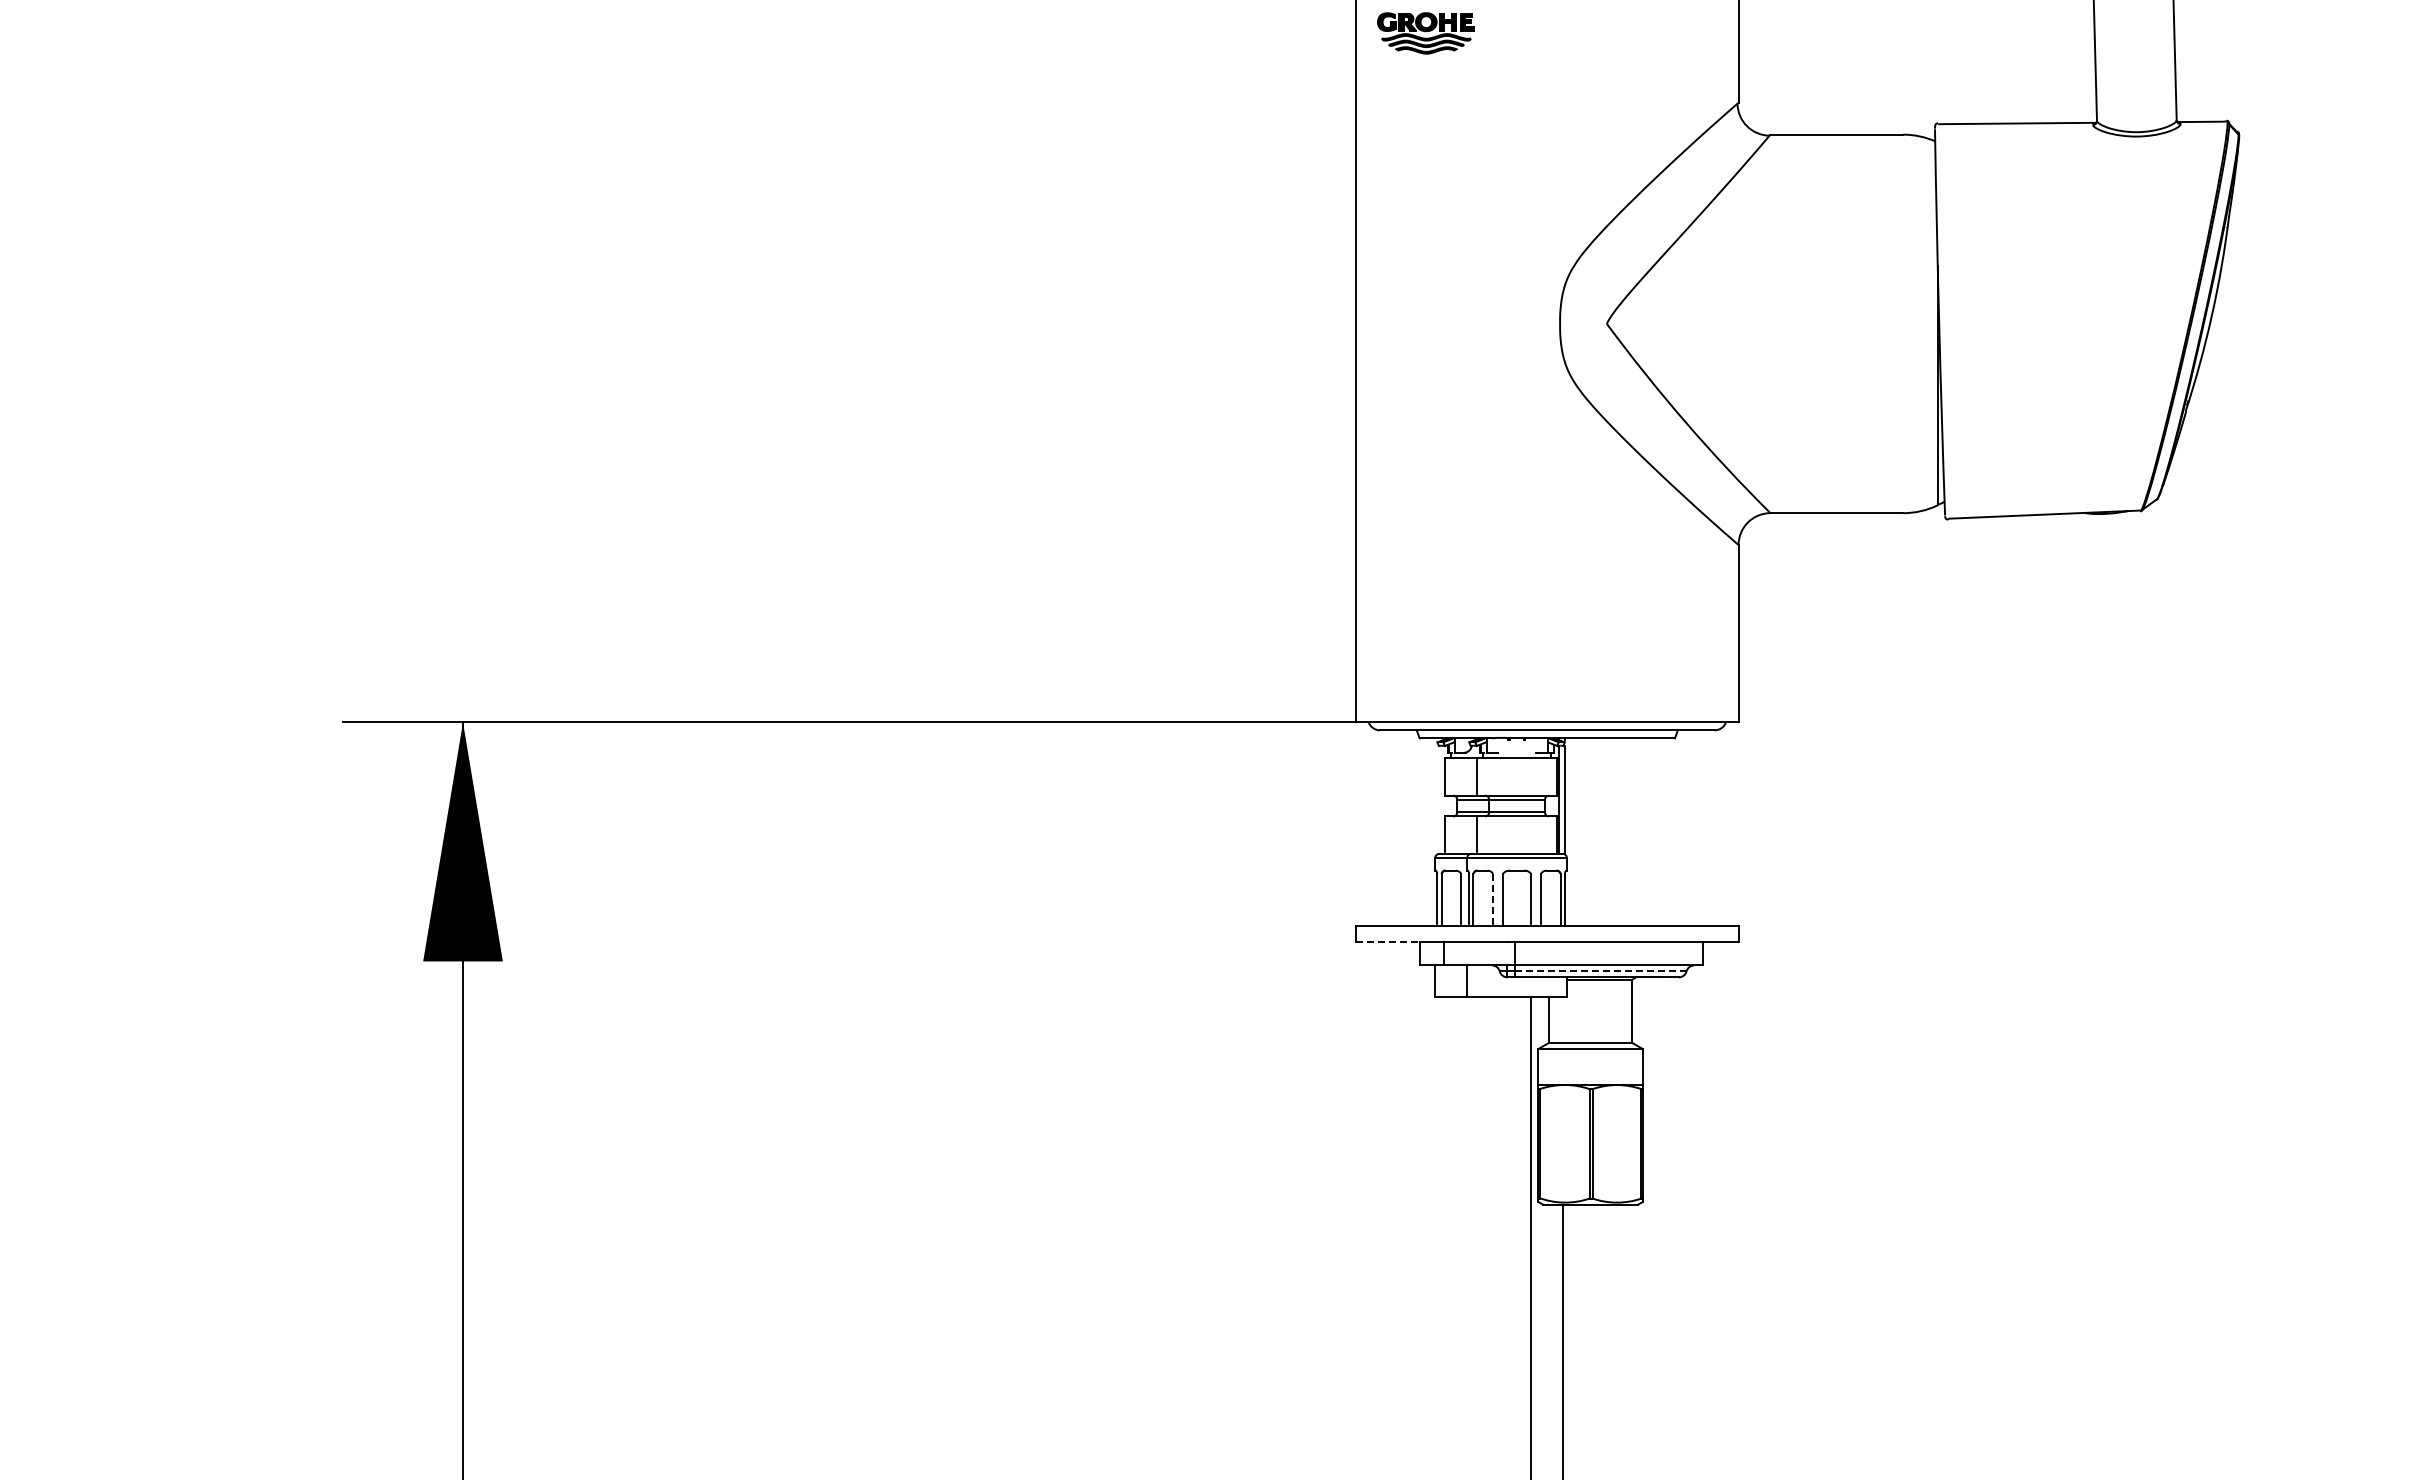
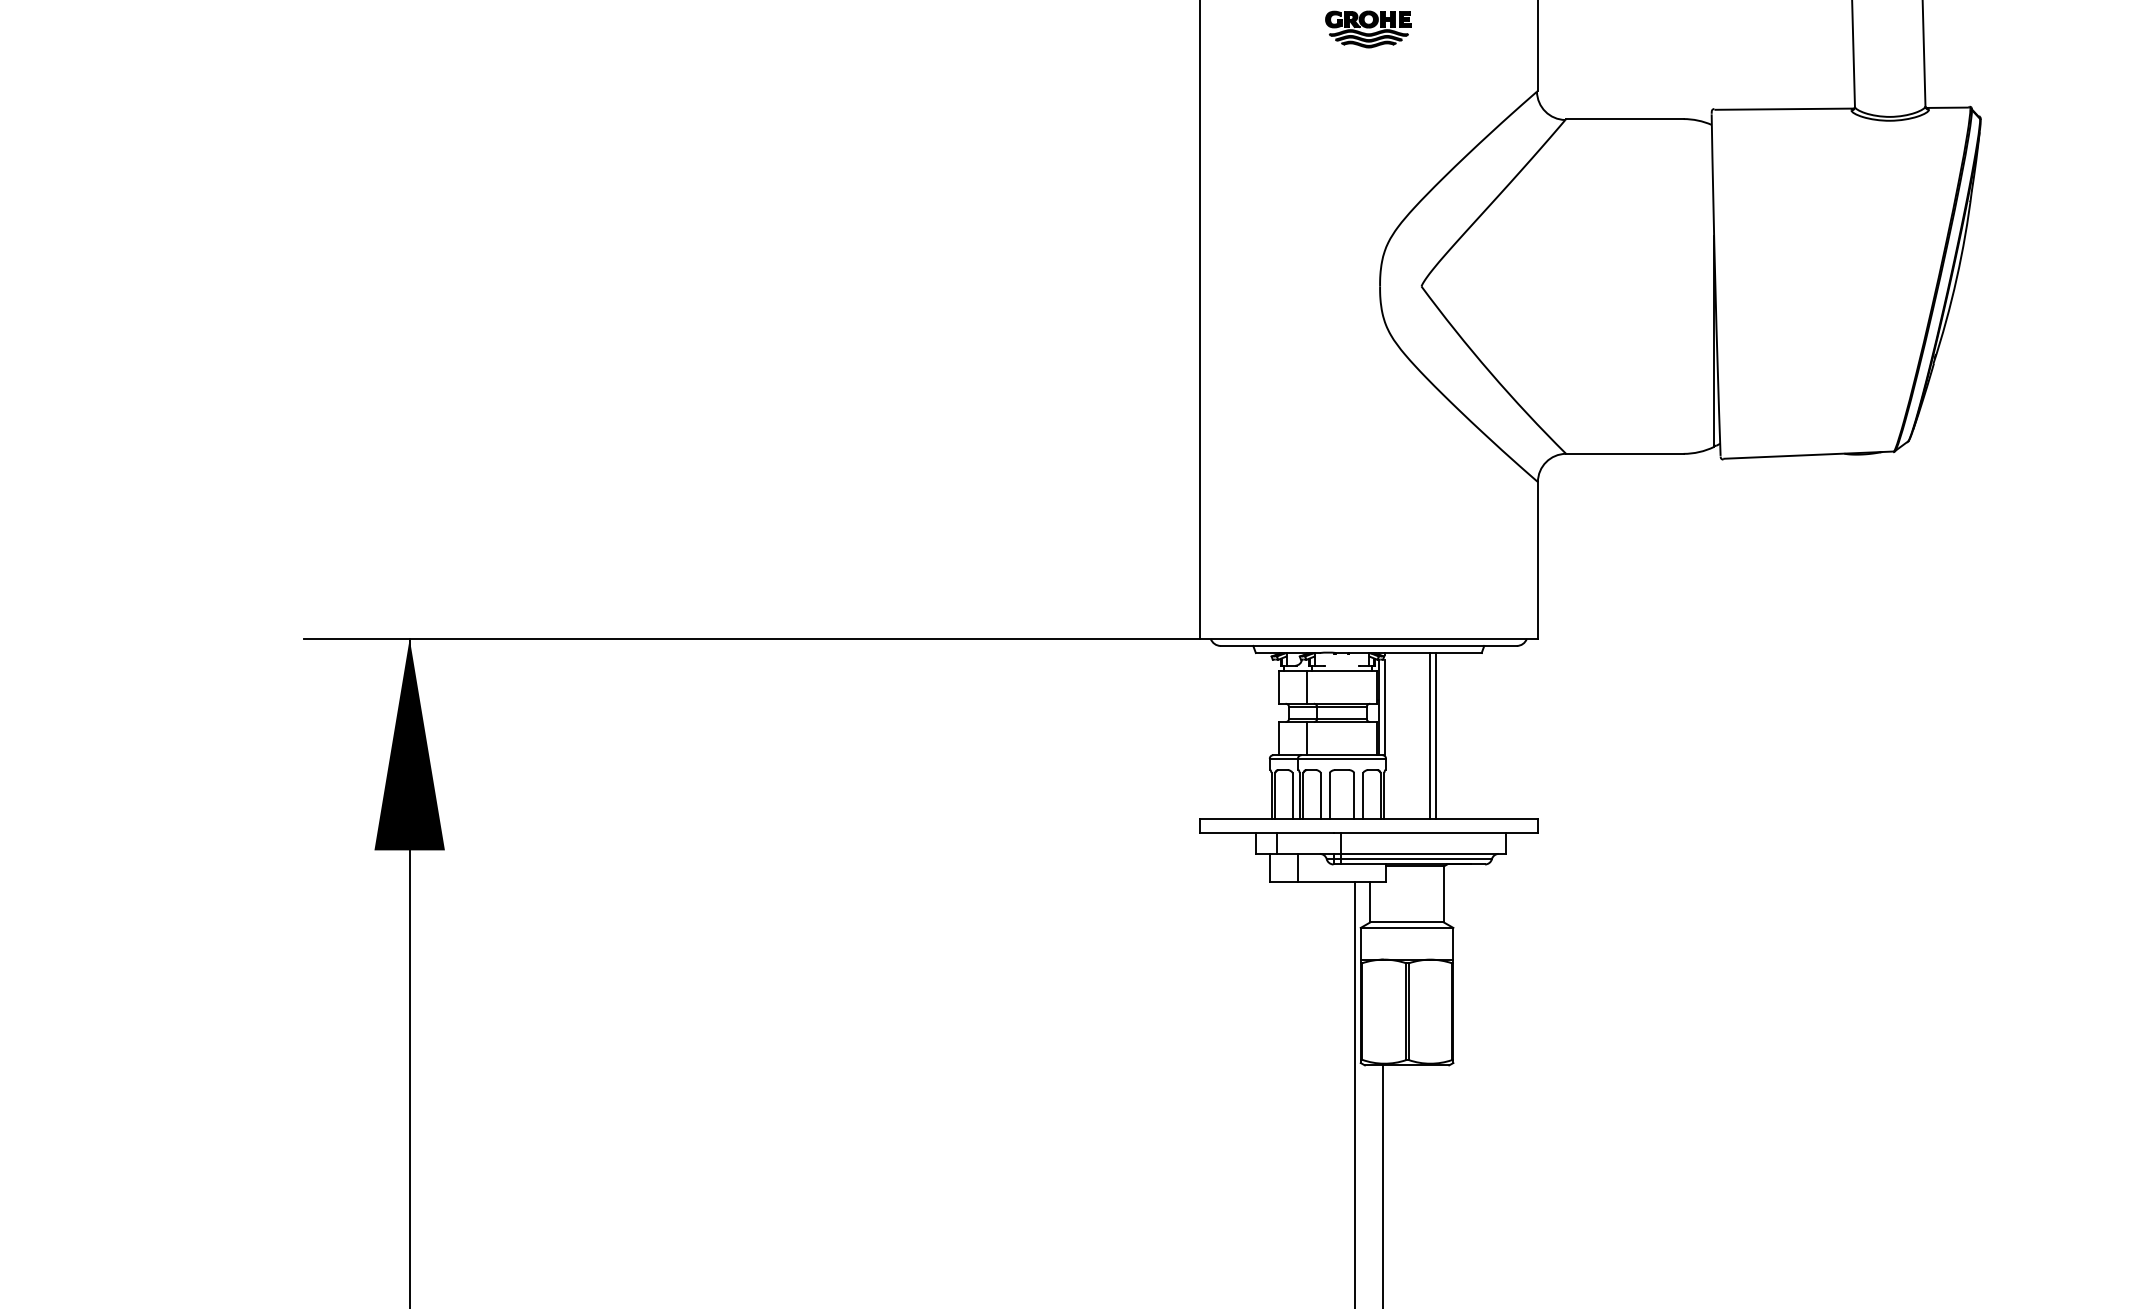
part: (1425, 33) -> (1368, 29), moved
line: (1616, 831) -> (1429, 735), added
line: (1623, 831) -> (1436, 735), added
line: (1493, 899) -> (1321, 795), dashed -> solid
line: (1387, 941) -> (1227, 832), dashed -> solid
line: (1601, 971) -> (1416, 859), dashed -> solid

